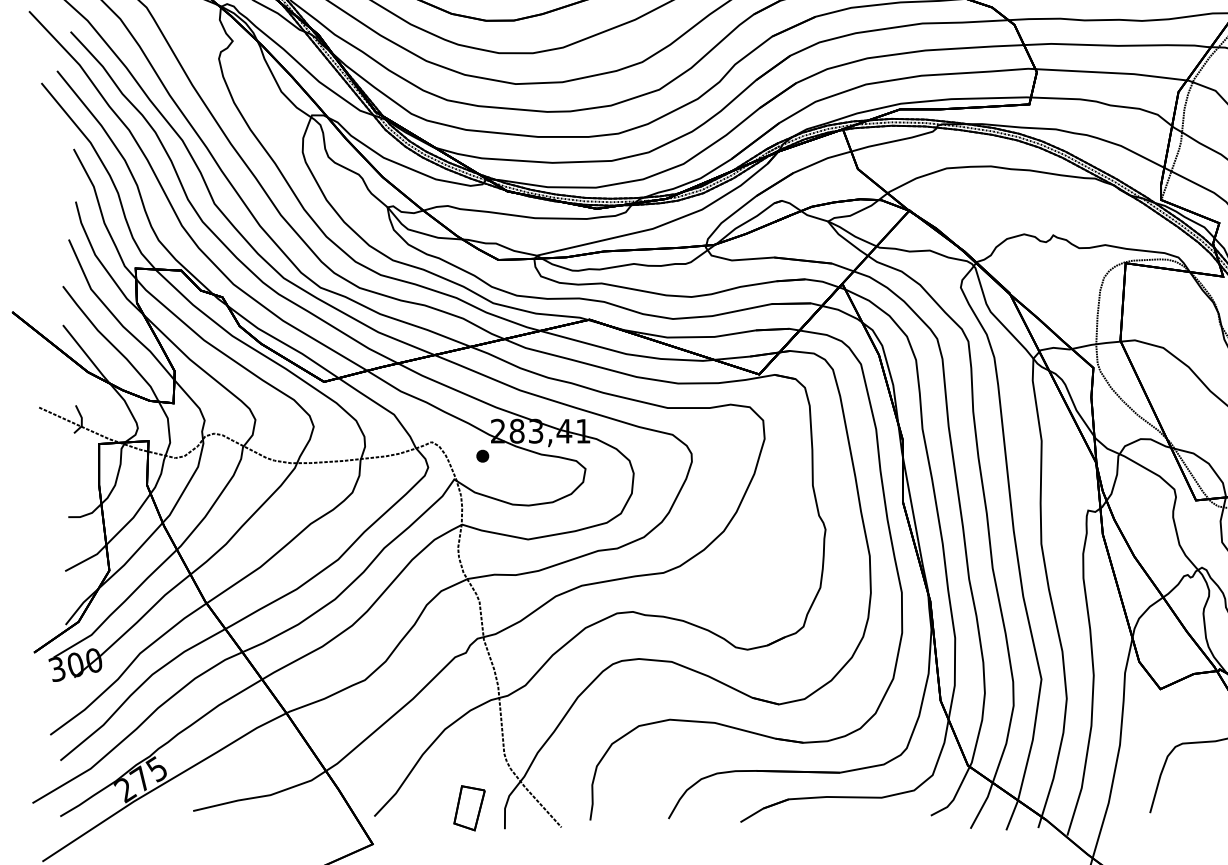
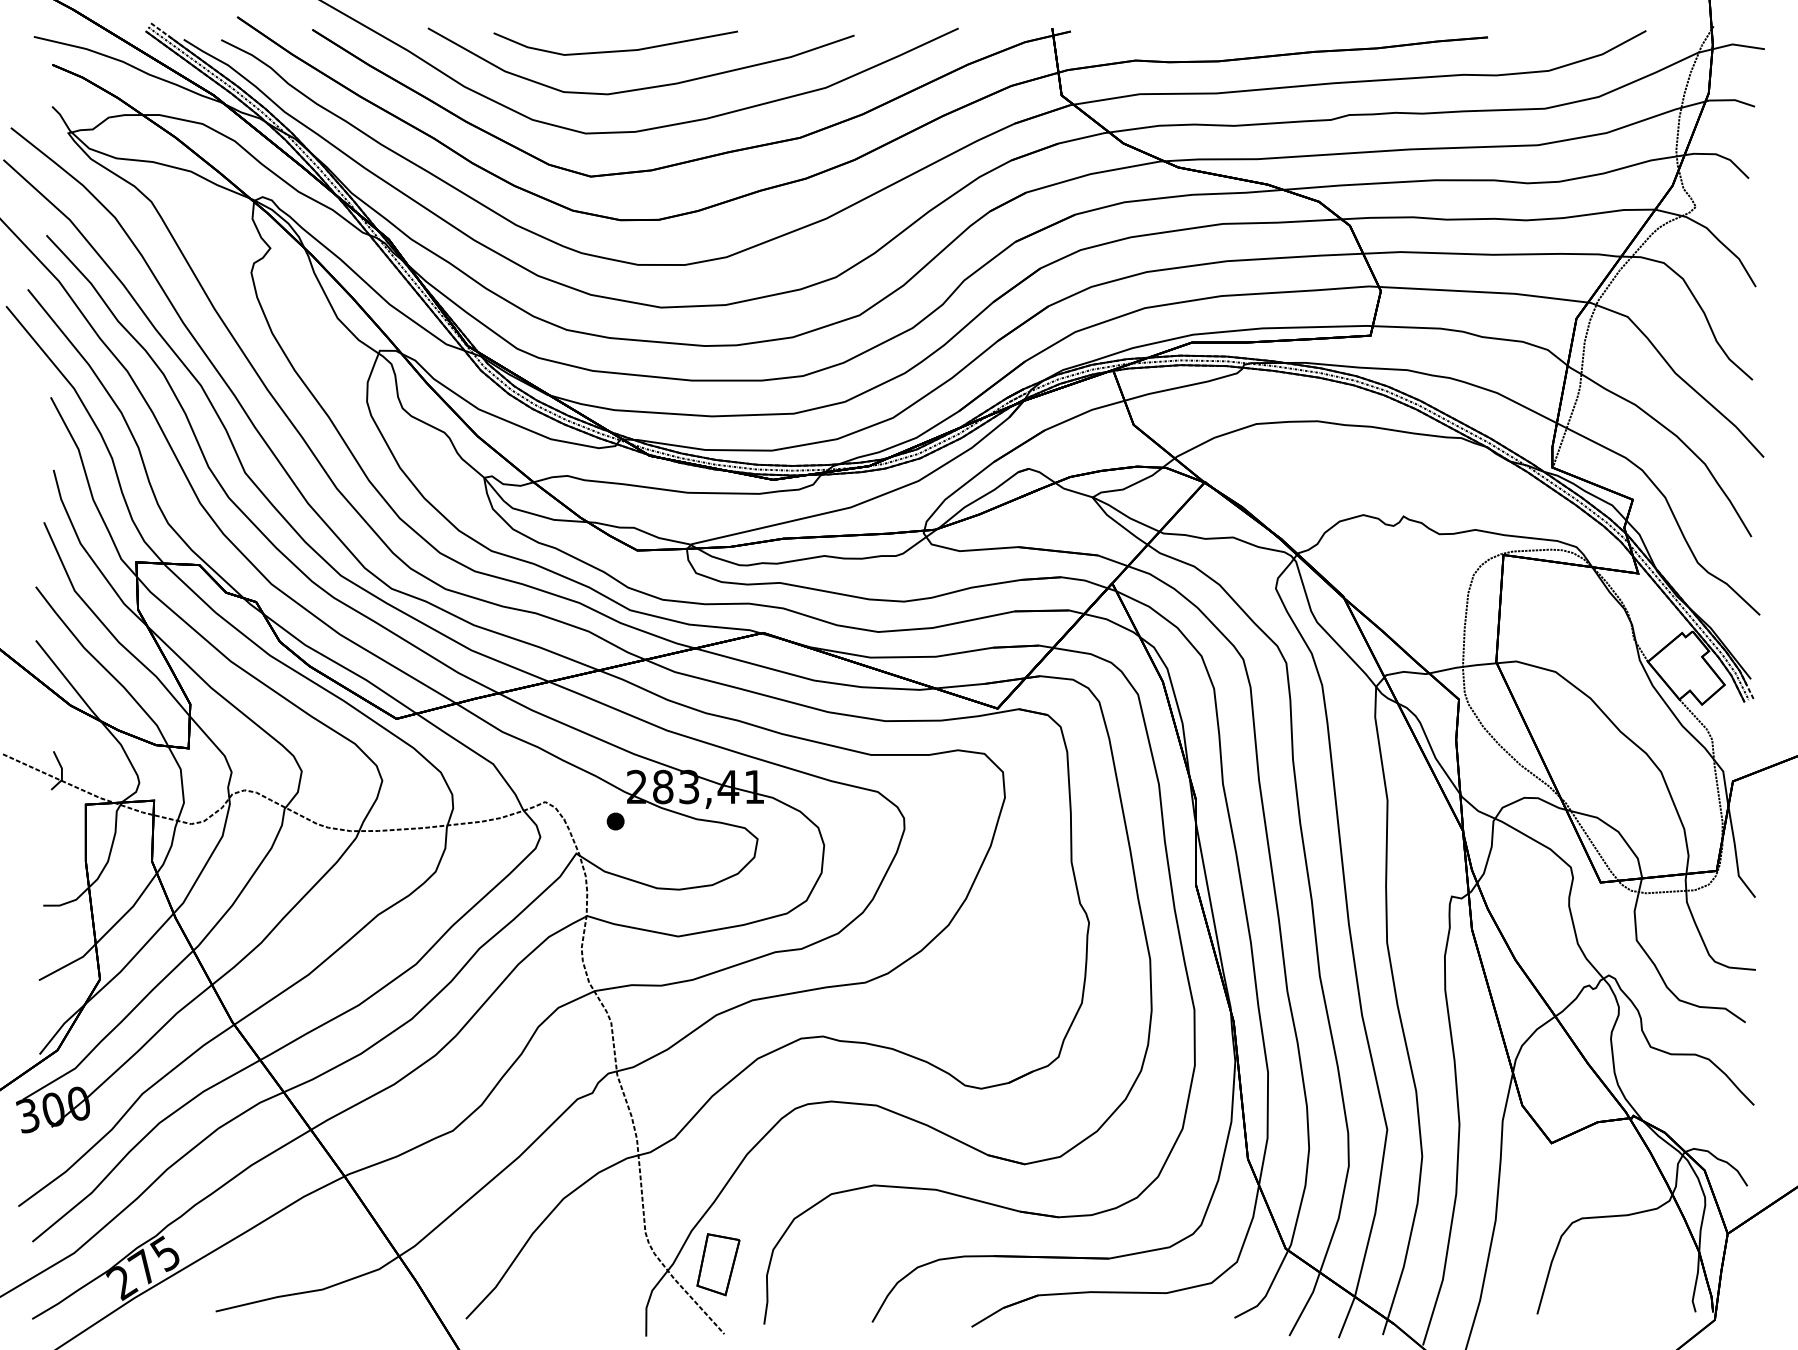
part: (469, 808) -> (718, 1264), moved

